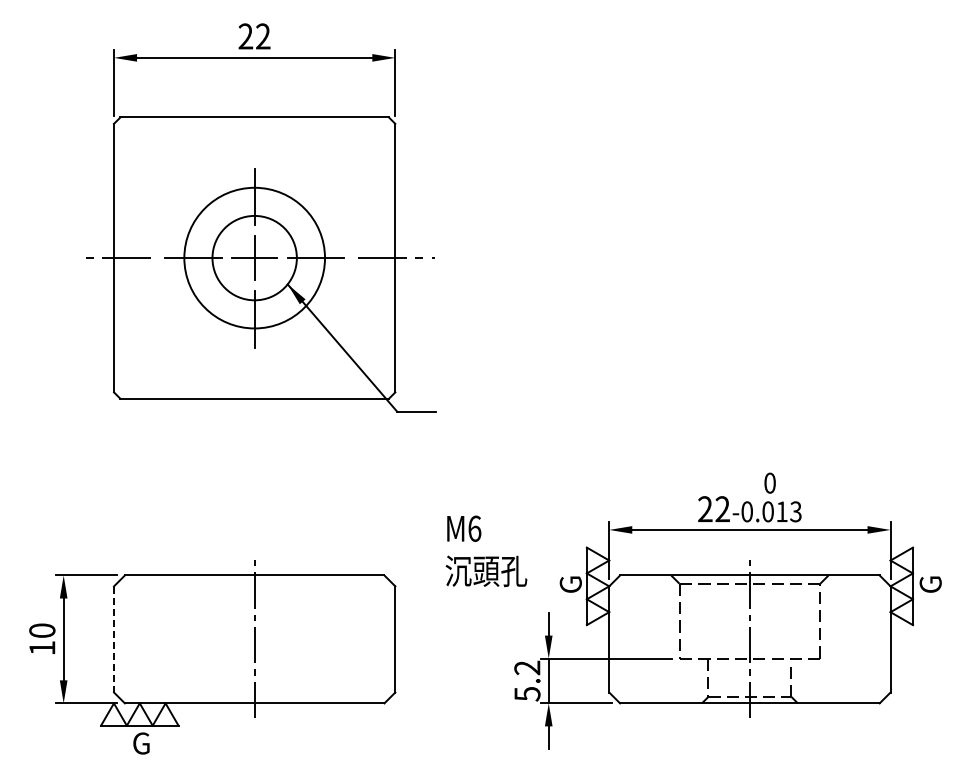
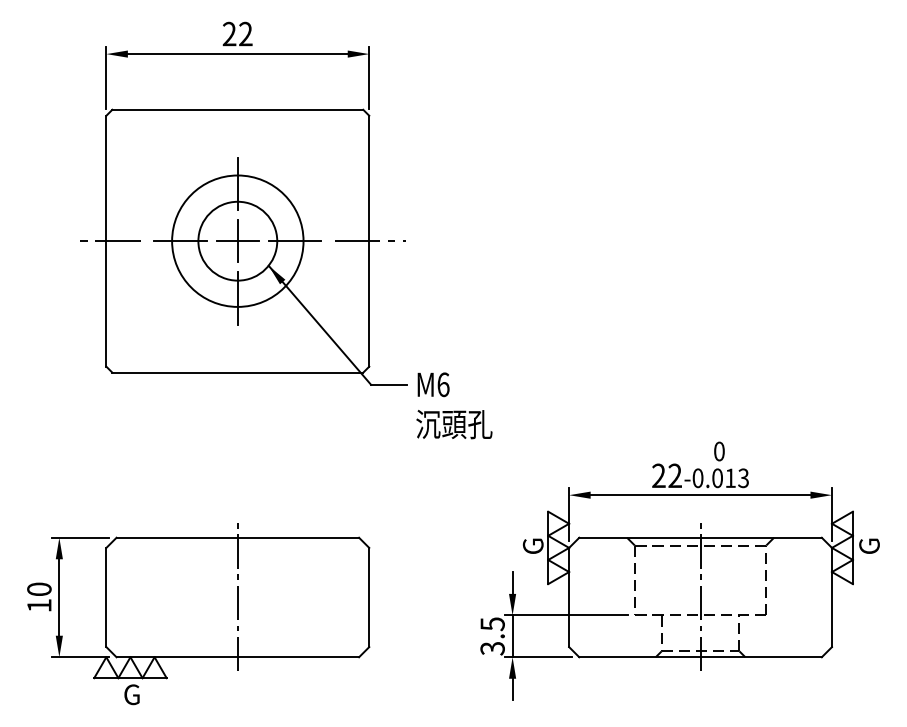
text: (486, 550) -> (454, 405), moved
line: (114, 638) -> (106, 596), dashed -> solid
text: (527, 680) -> (492, 635), 5.2 -> 3.5

